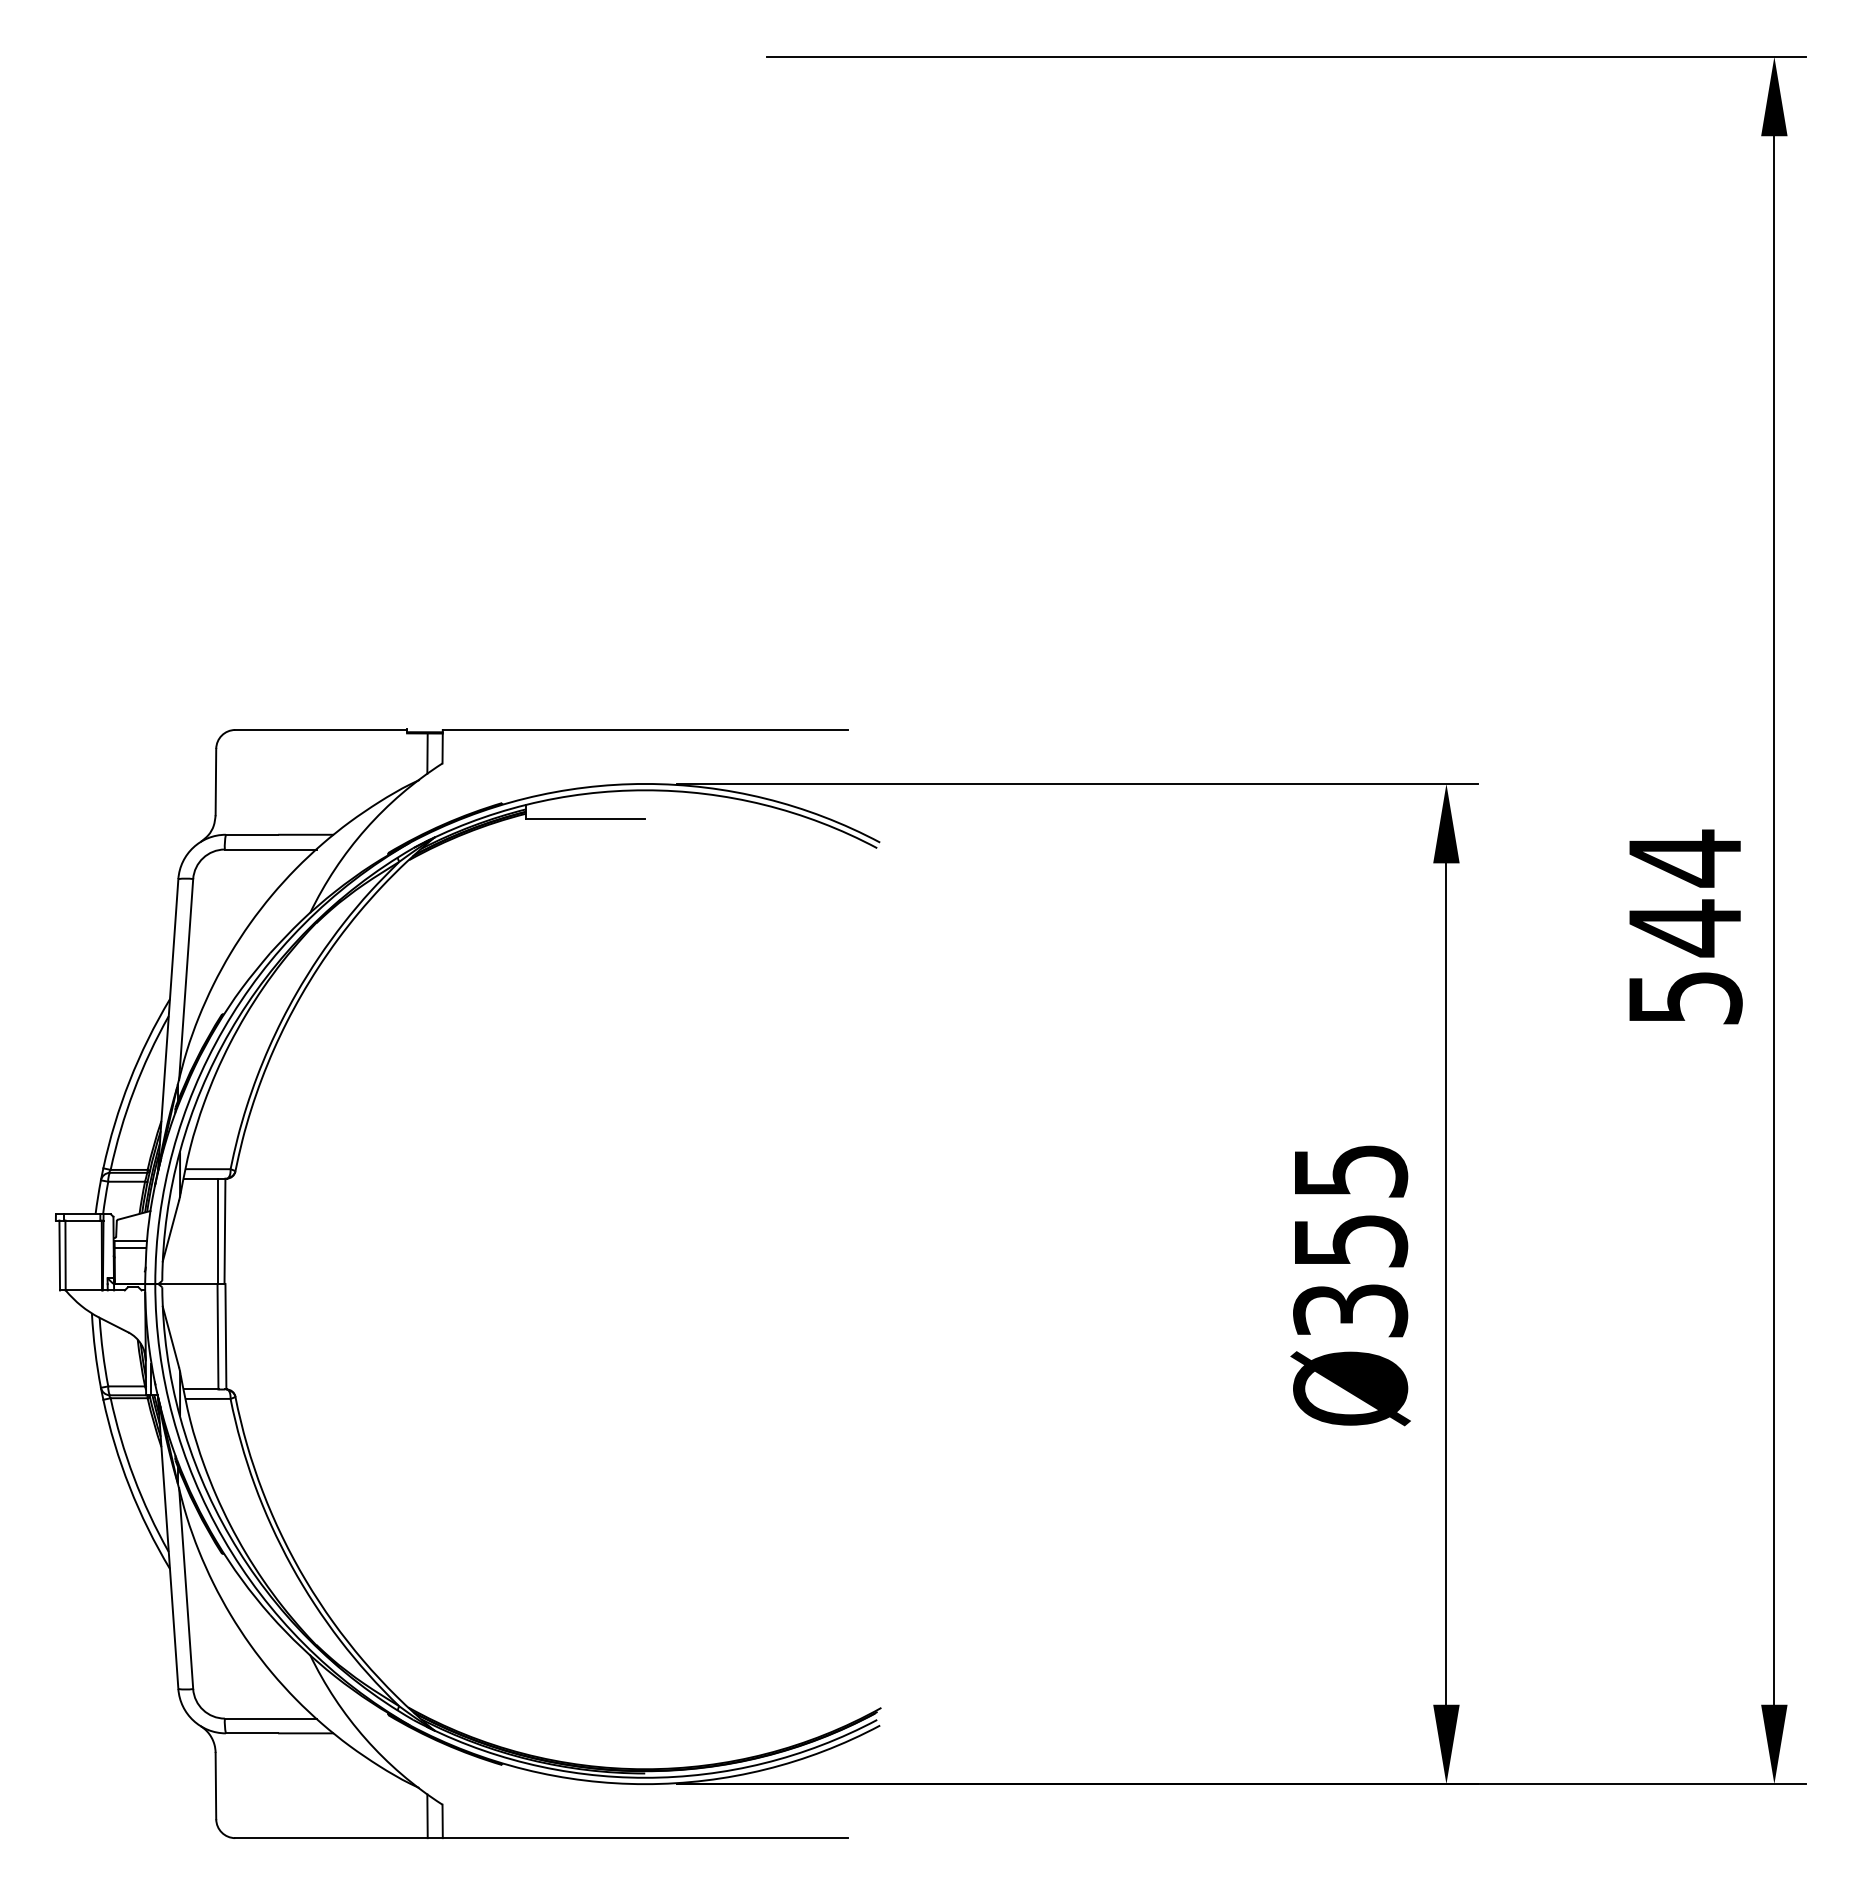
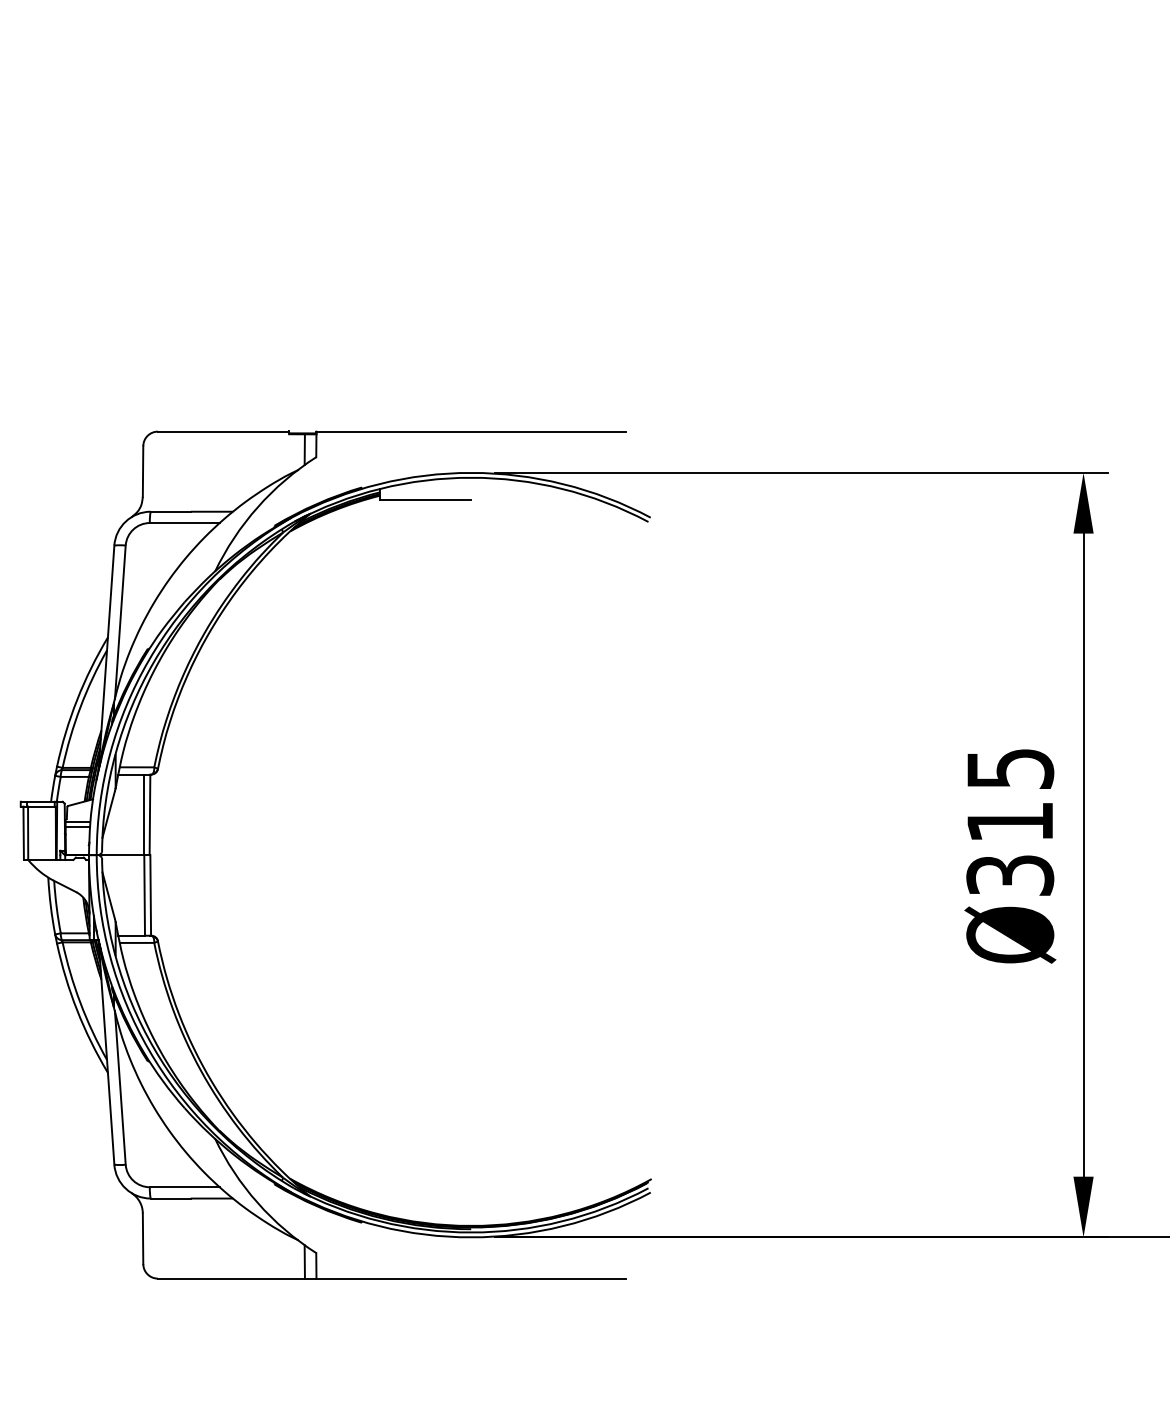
text: (1351, 1241) -> (1010, 822), Ø355 -> Ø315

